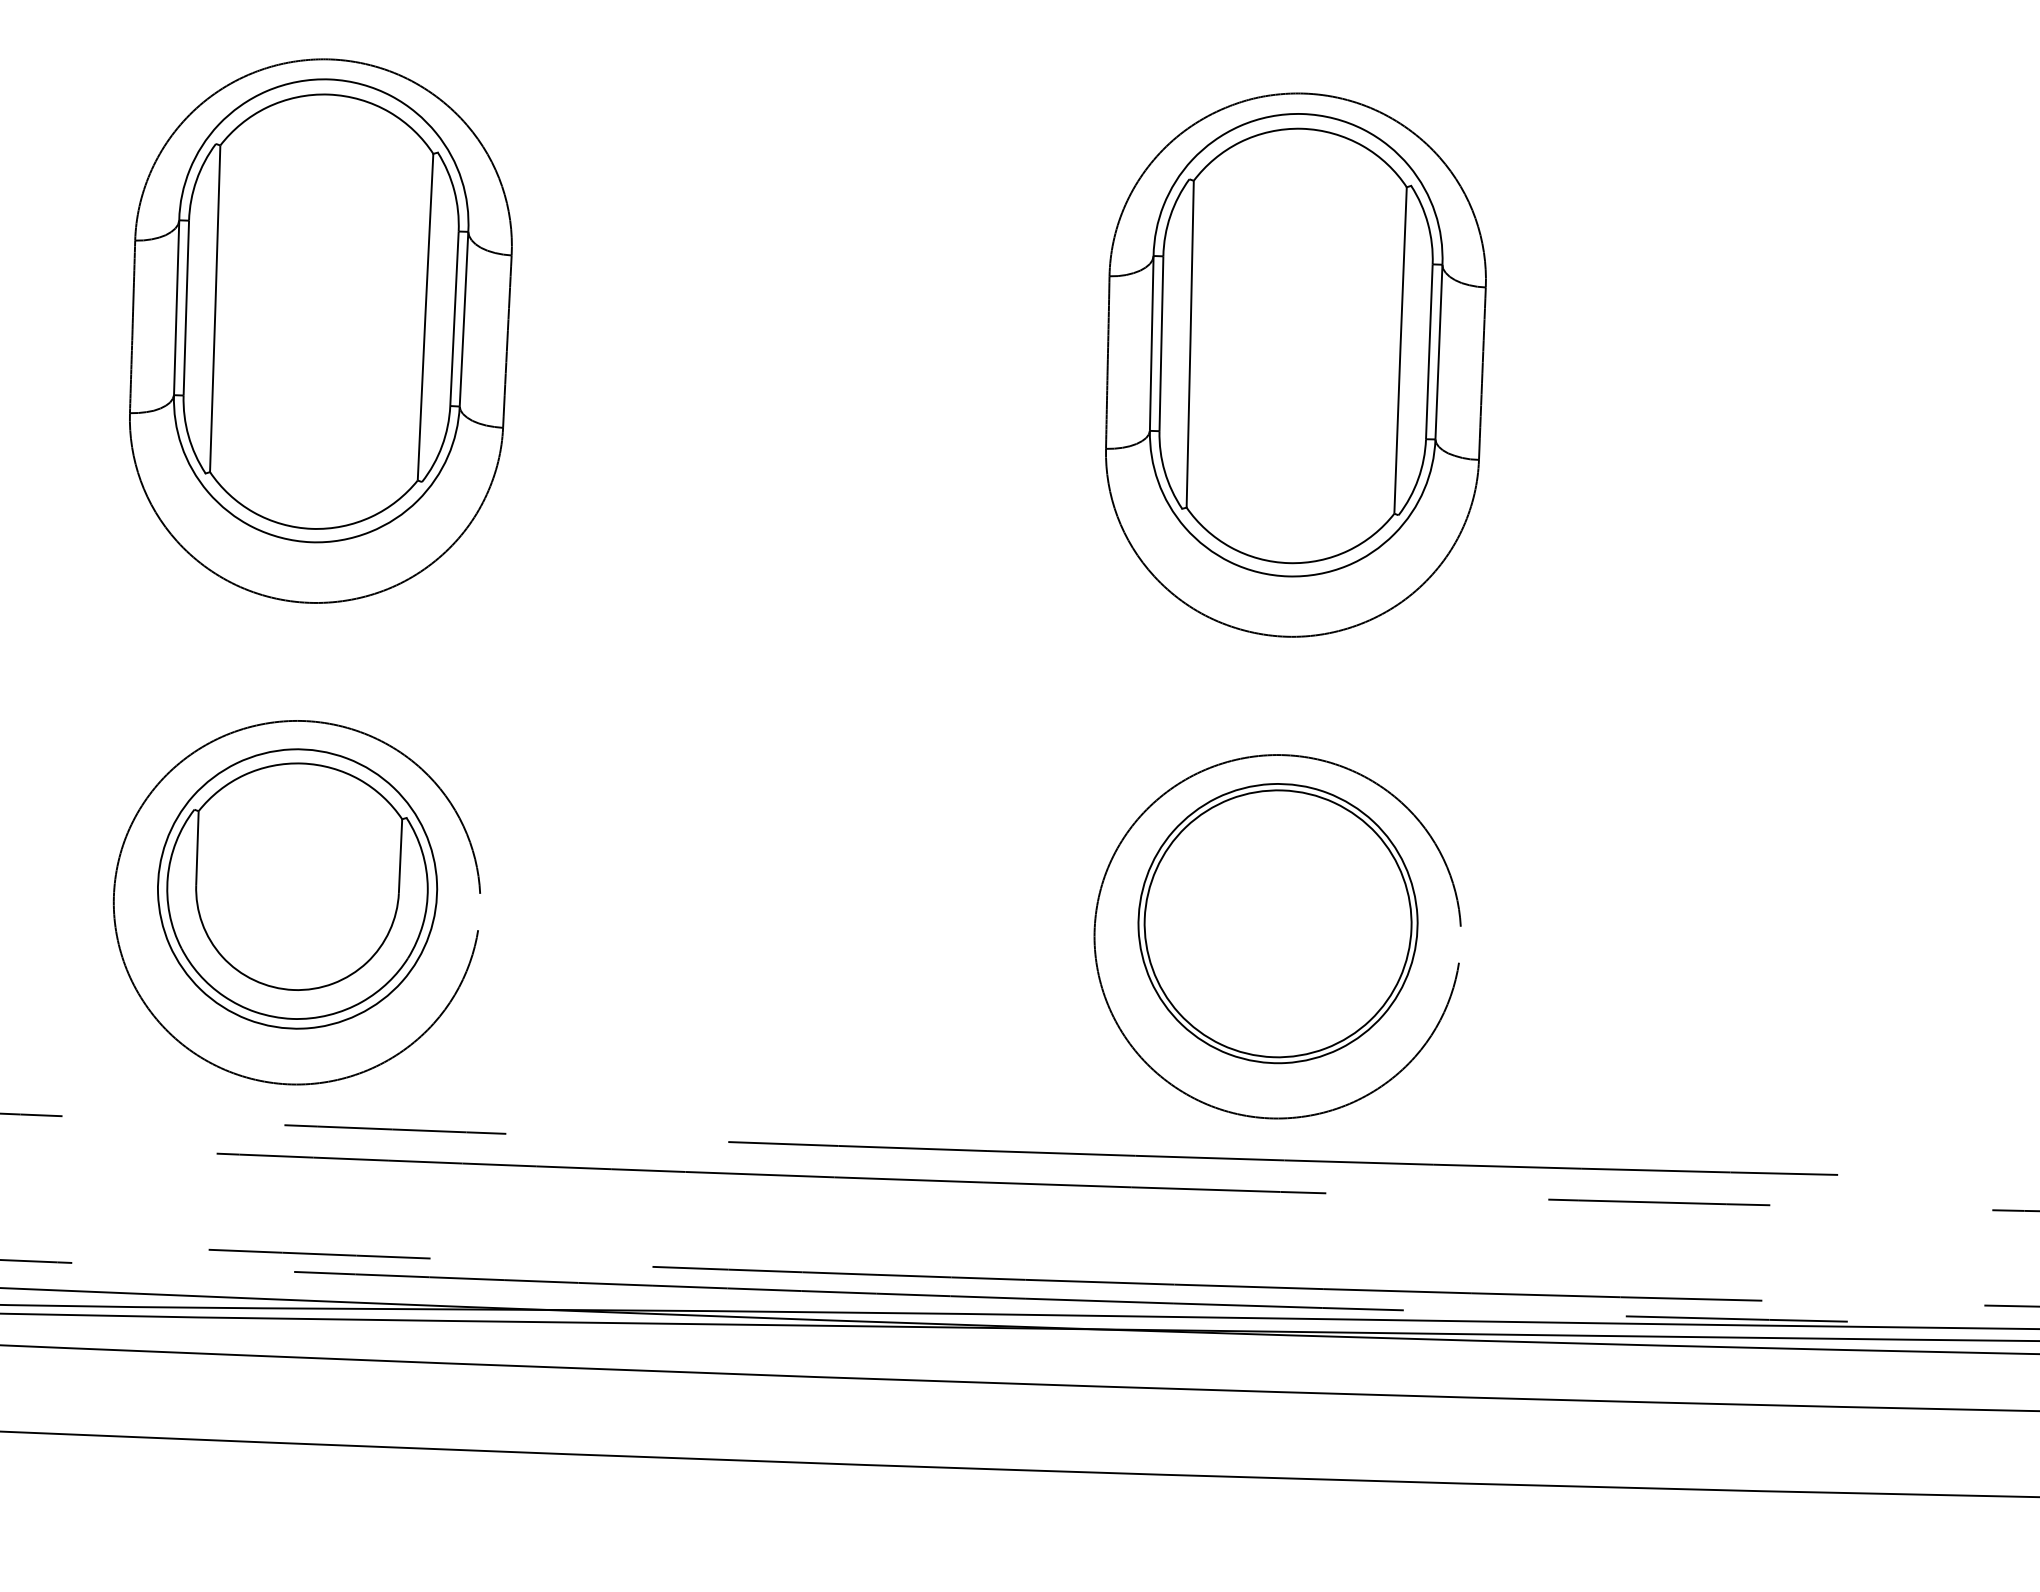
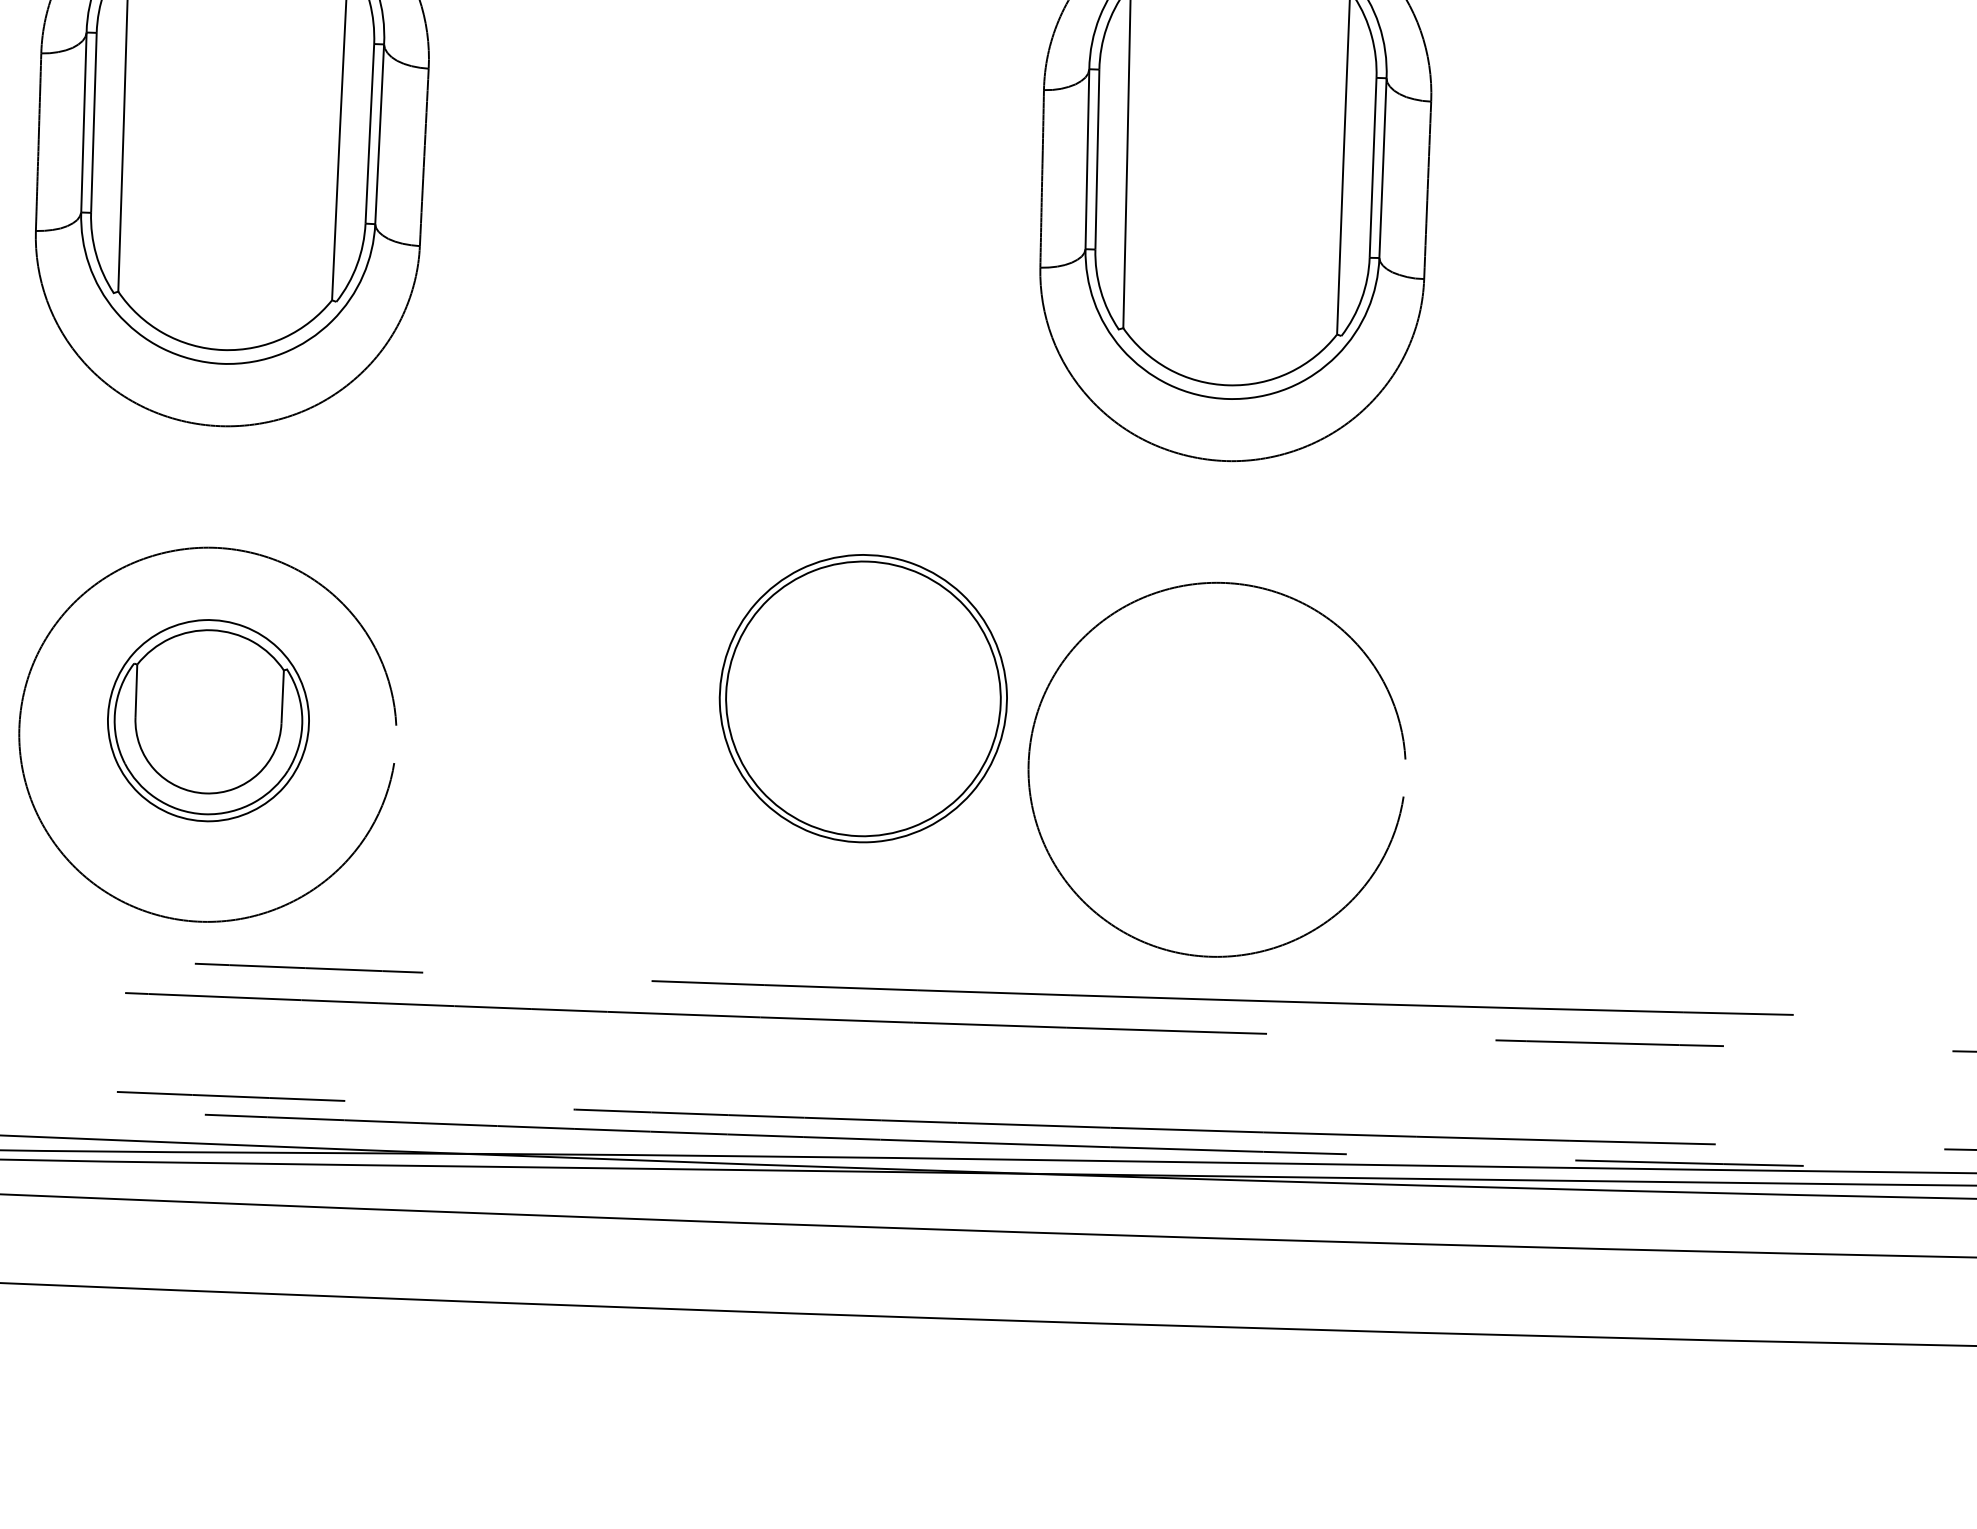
part: (297, 888) -> (208, 720), size x0.7
part: (1277, 923) -> (862, 698), moved

